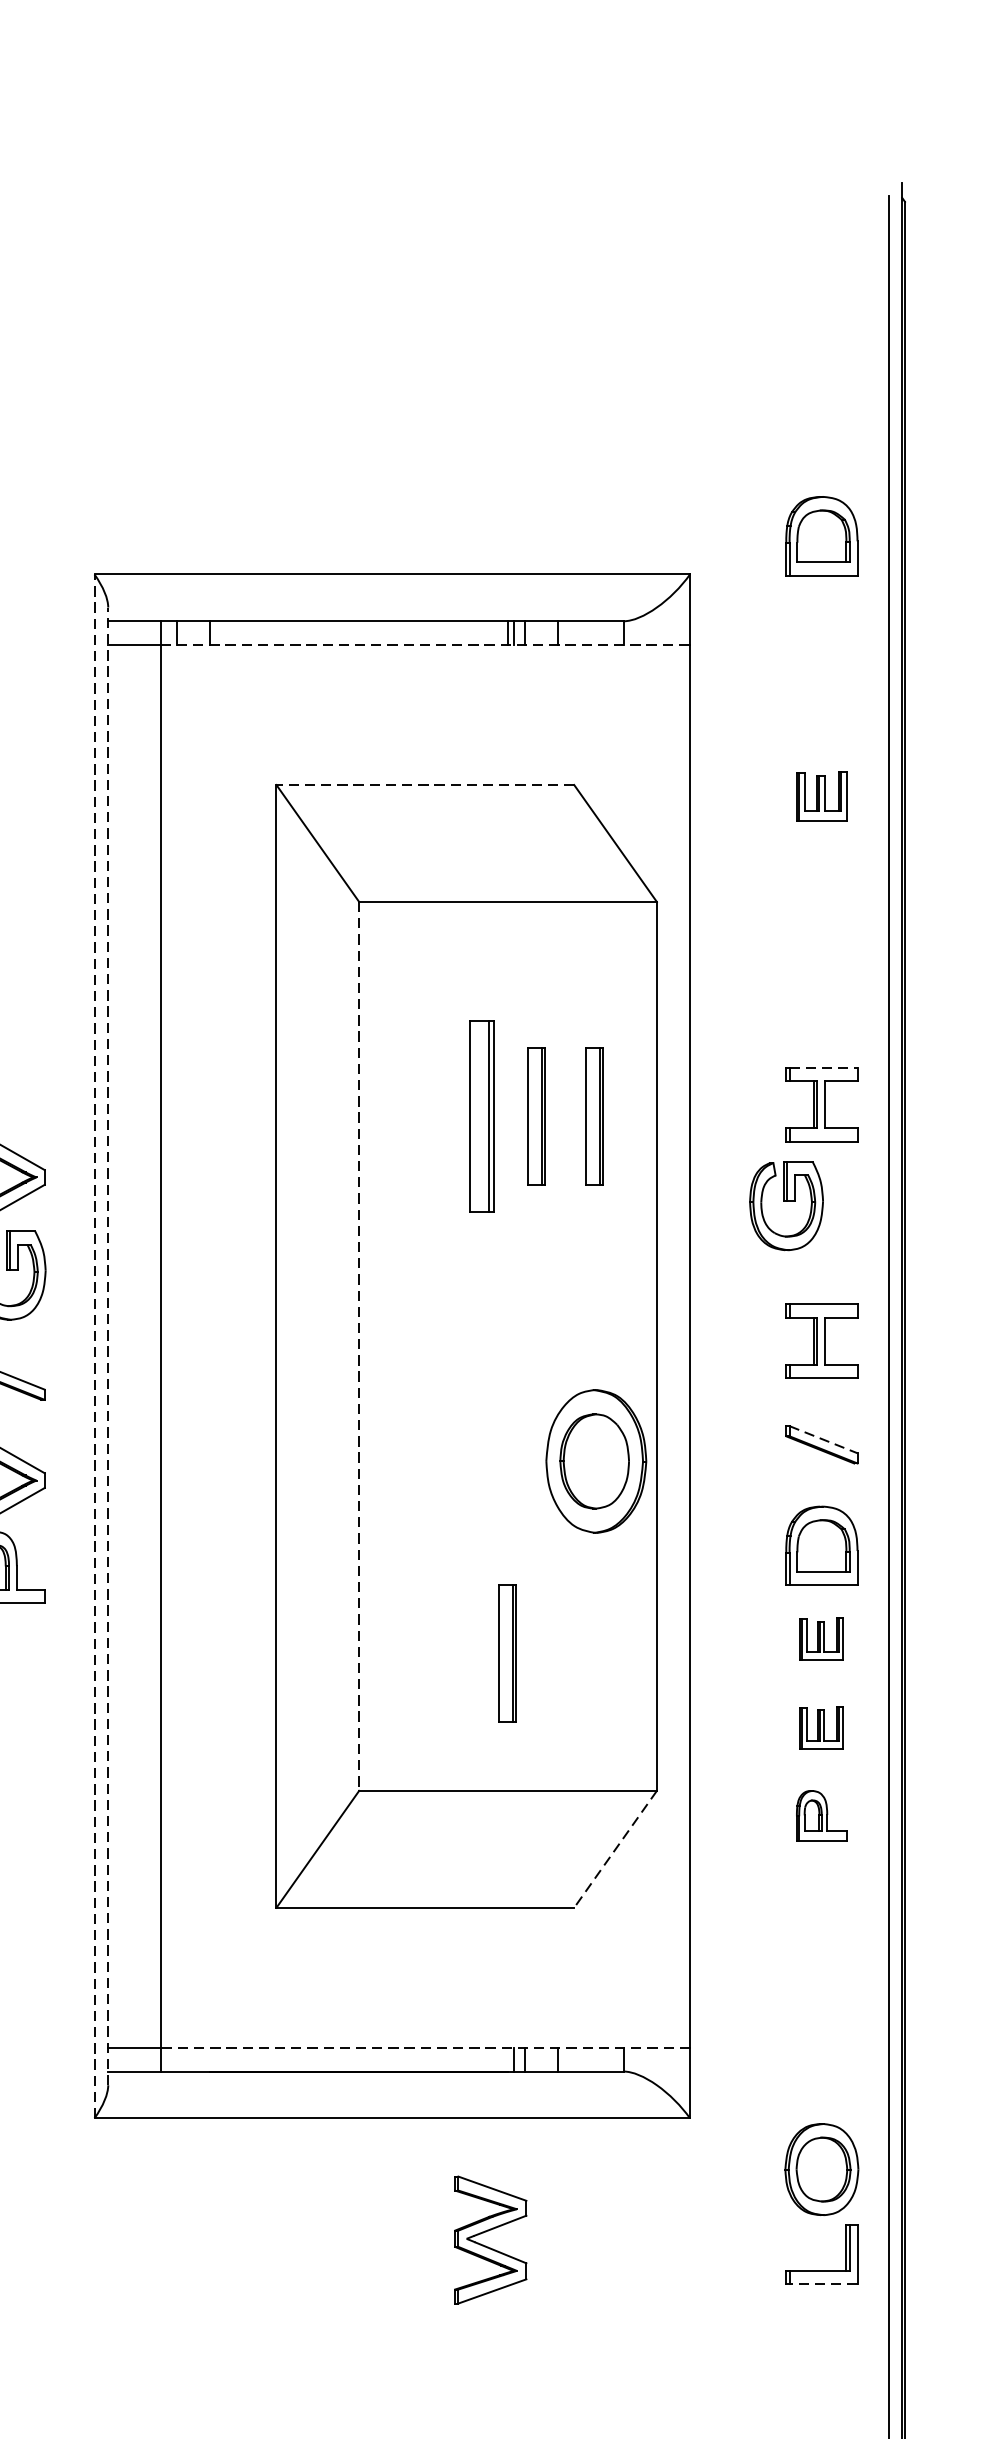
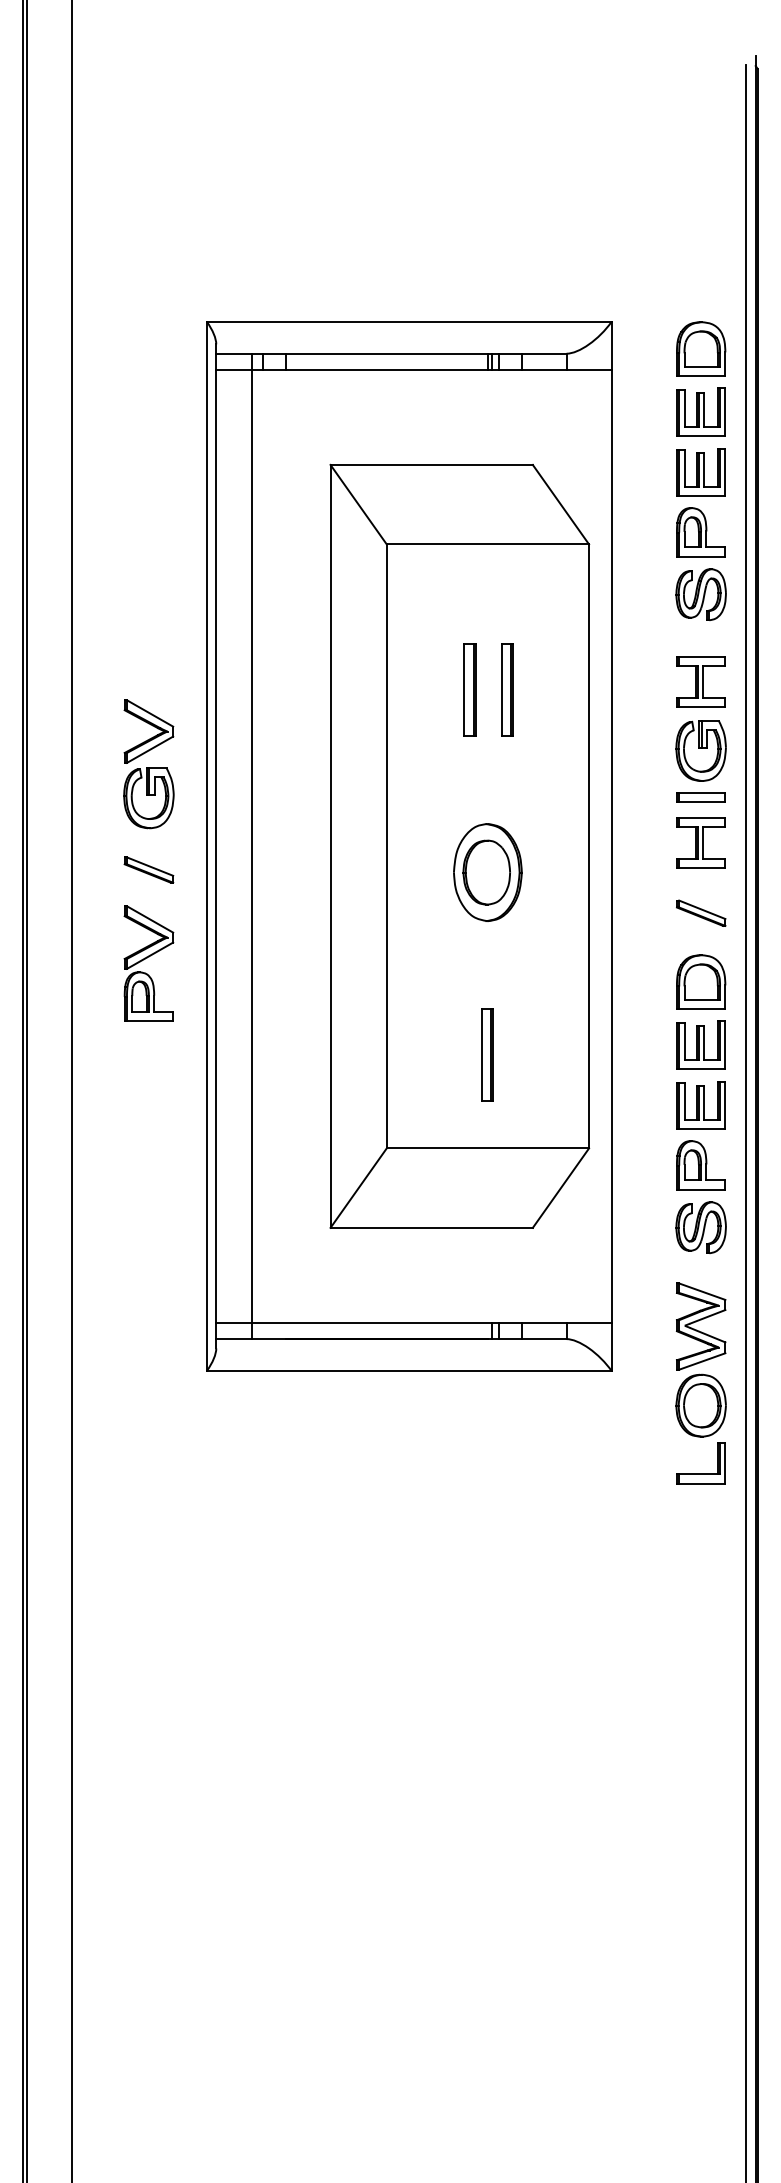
part: (822, 535) -> (701, 348), moved
line: (425, 644) -> (431, 369), dashed -> solid
part: (820, 706) -> (700, 411), added
line: (425, 784) -> (431, 464), dashed -> solid
part: (820, 796) -> (700, 472), size x1.43
part: (820, 884) -> (700, 532), added
part: (820, 975) -> (700, 594), added
line: (823, 1068) -> (702, 657), dashed -> solid
part: (480, 1115) -> (469, 689), size x0.71
part: (594, 1115) -> (546, 689), removed
part: (785, 1205) -> (700, 750), moved
part: (820, 1274) -> (700, 797), added
line: (93, 1345) -> (206, 845), dashed -> solid
line: (108, 1346) -> (216, 846), dashed -> solid
line: (358, 1346) -> (386, 846), dashed -> solid
line: (823, 1439) -> (702, 909), dashed -> solid
part: (595, 1461) -> (487, 872), moved
part: (820, 1637) -> (700, 1044), size x1.67
part: (820, 1727) -> (700, 1105), size x1.67
part: (820, 1816) -> (700, 1165), size x1.43
line: (614, 1849) -> (560, 1188), dashed -> solid
part: (820, 1907) -> (700, 1227), added
line: (425, 2048) -> (431, 1323), dashed -> solid
part: (491, 2239) -> (701, 1326), moved
line: (822, 2284) -> (701, 1483), dashed -> solid

